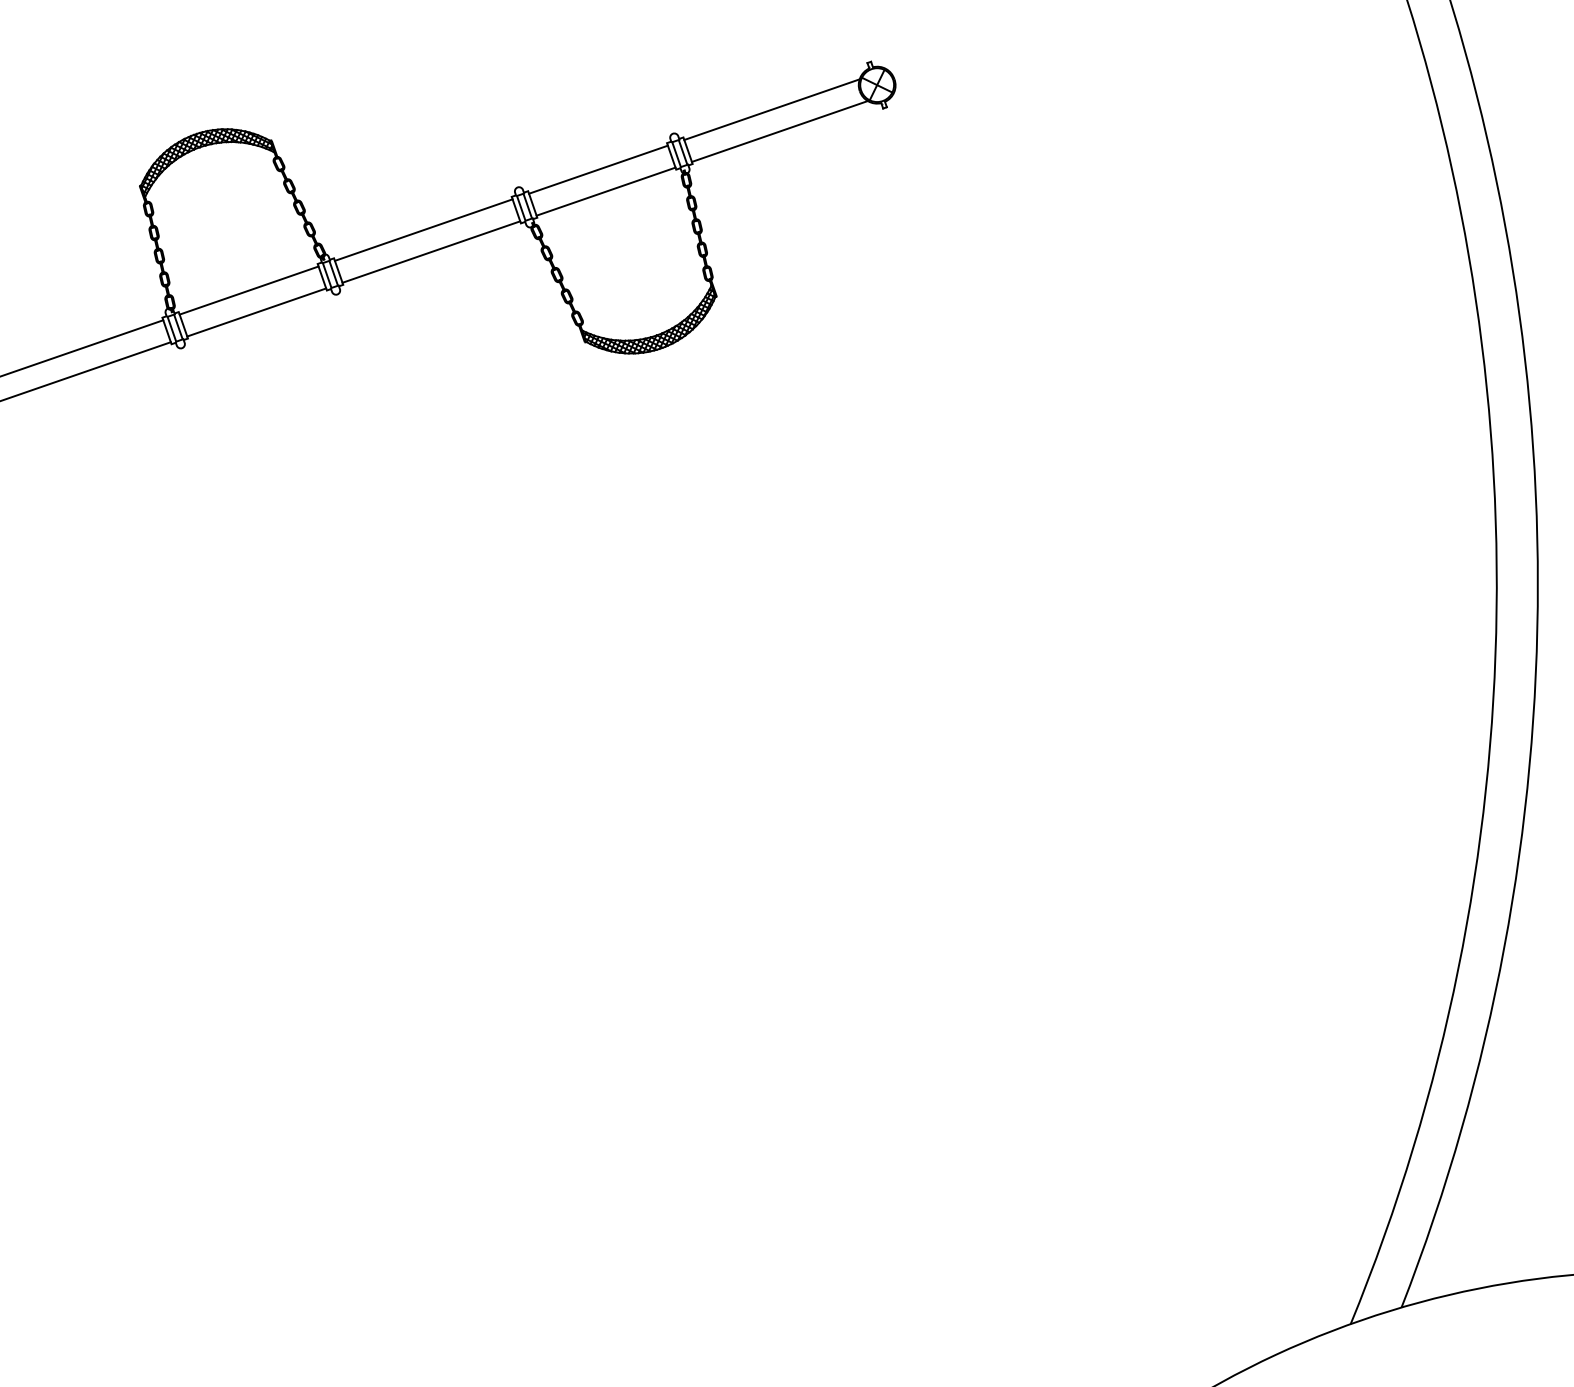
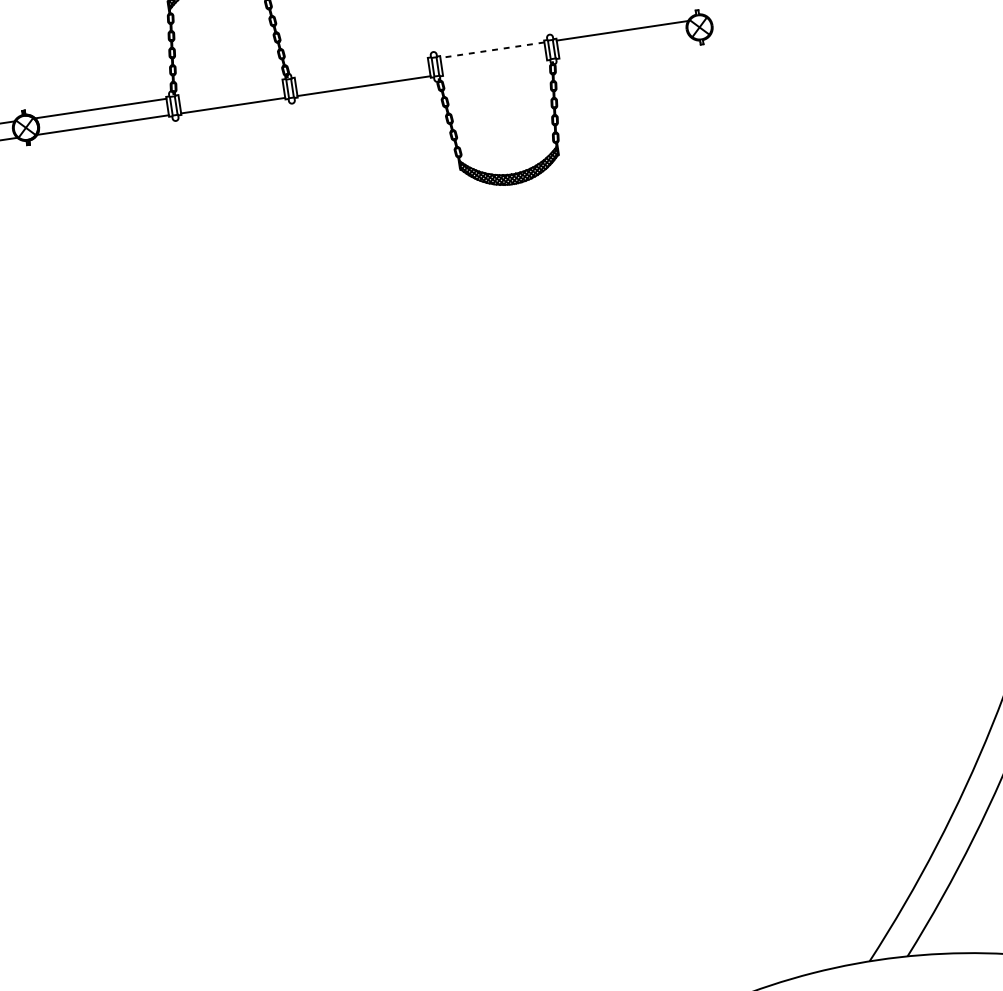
line: (779, 131) -> (624, 47), removed
line: (598, 169) -> (492, 50), solid -> dashed
line: (605, 191) -> (494, 66), removed
line: (423, 229) -> (361, 69), removed
line: (248, 290) -> (230, 89), removed

